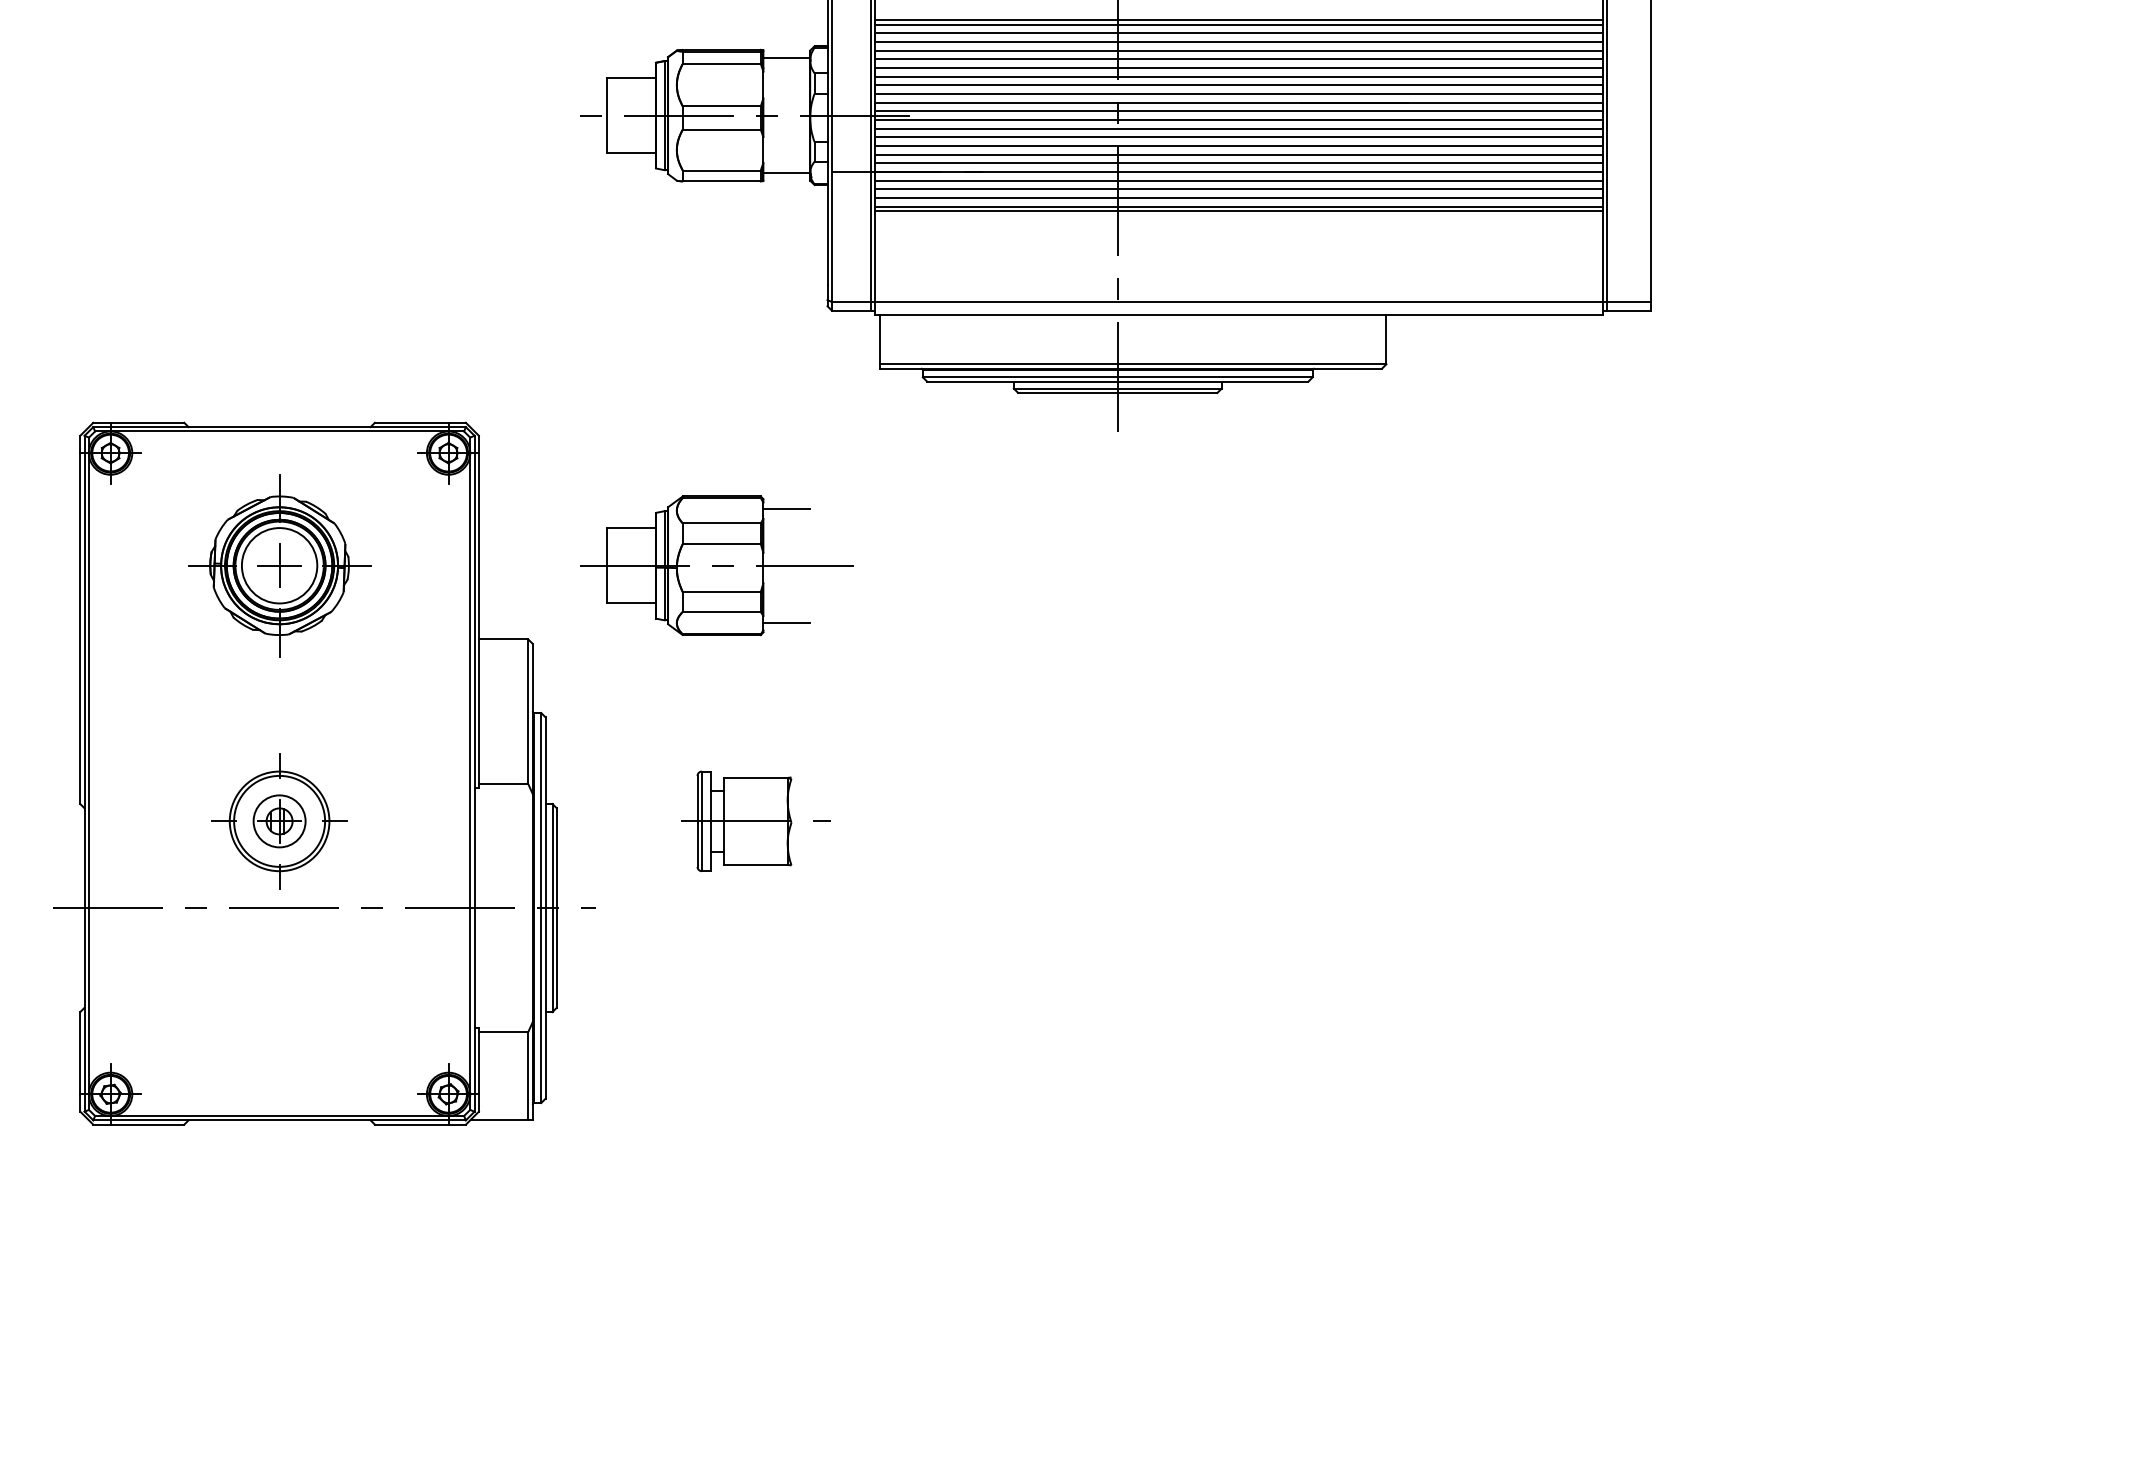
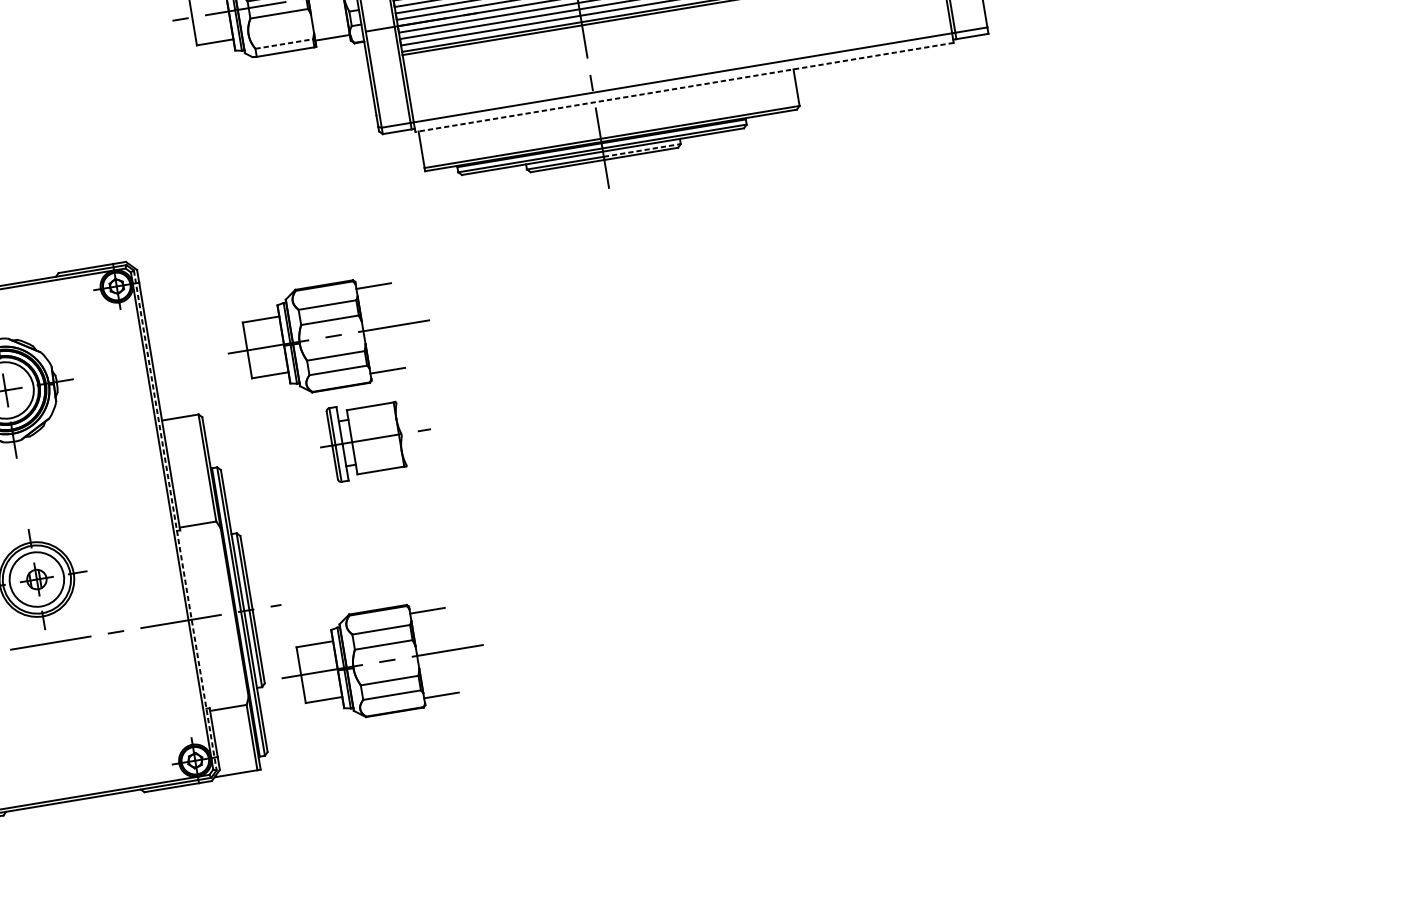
line: (721, 170) -> (284, 44), solid -> dashed
line: (1239, 314) -> (684, 87), solid -> dashed
line: (1169, 388) -> (642, 150), solid -> dashed
line: (474, 773) -> (175, 520), solid -> dashed
circle: (279, 821) -> (36, 579), size x1.4
part: (755, 821) -> (375, 438), moved
part: (716, 1004) -> (382, 661), added

